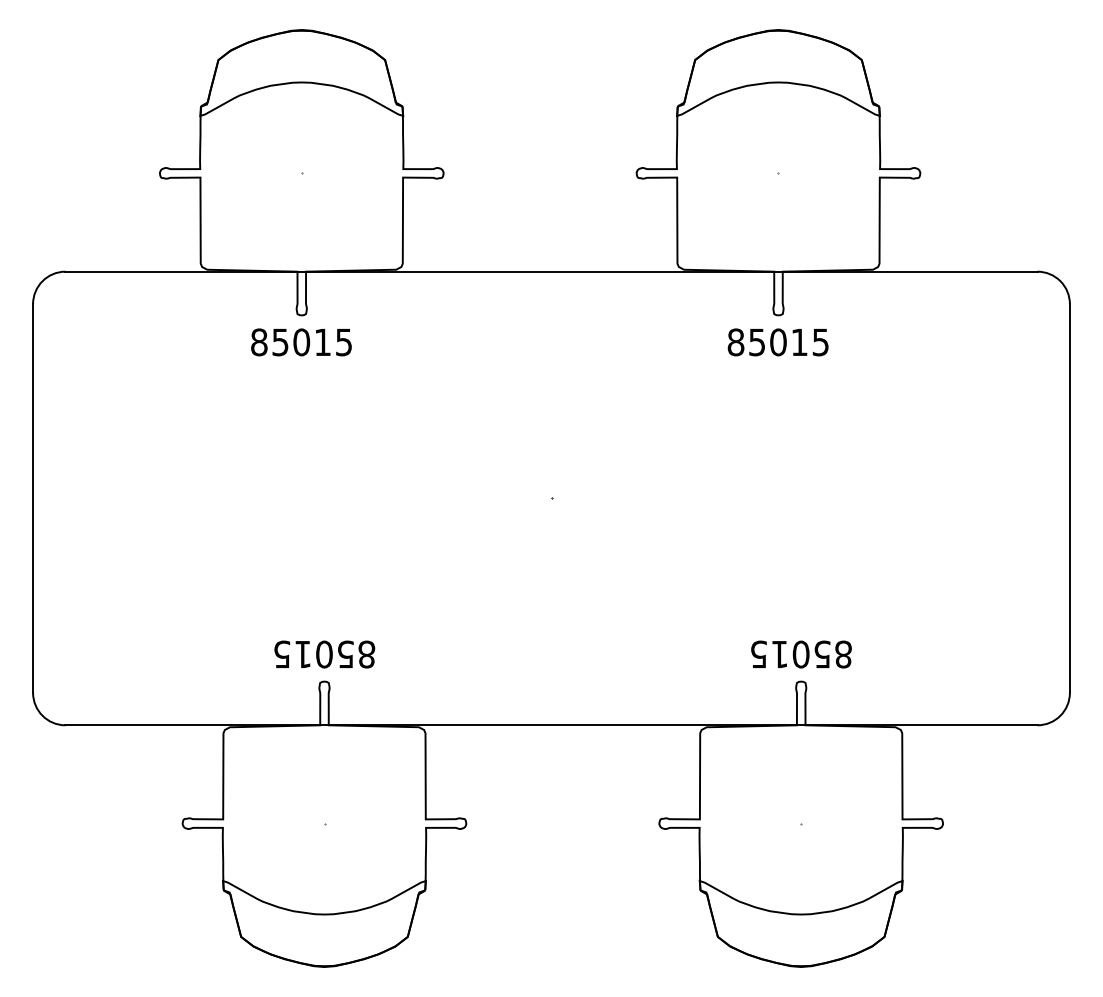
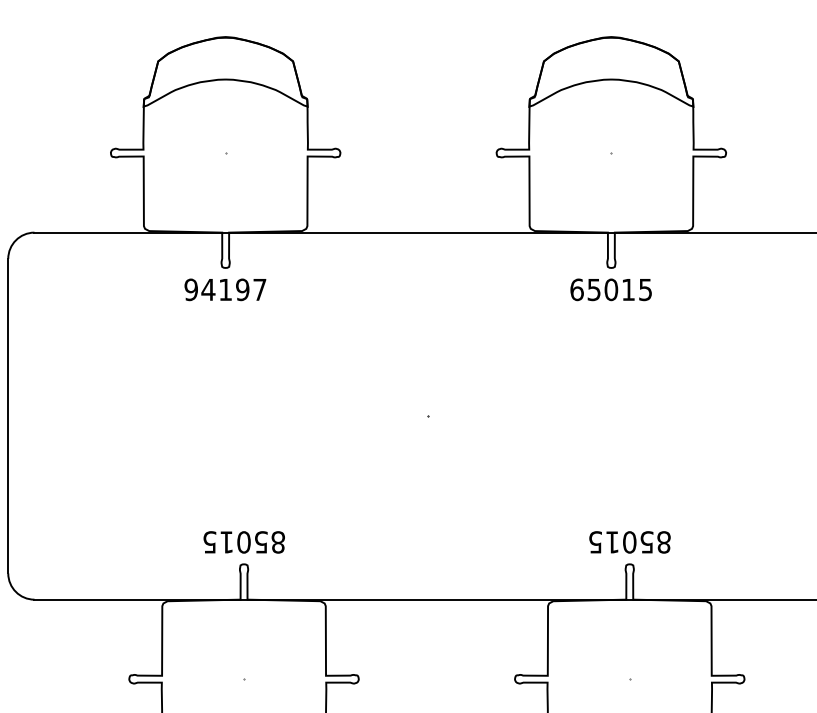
text: (301, 342) -> (225, 289), 85015 -> 94197
text: (735, 342) -> (576, 289), 85015 -> 65015

